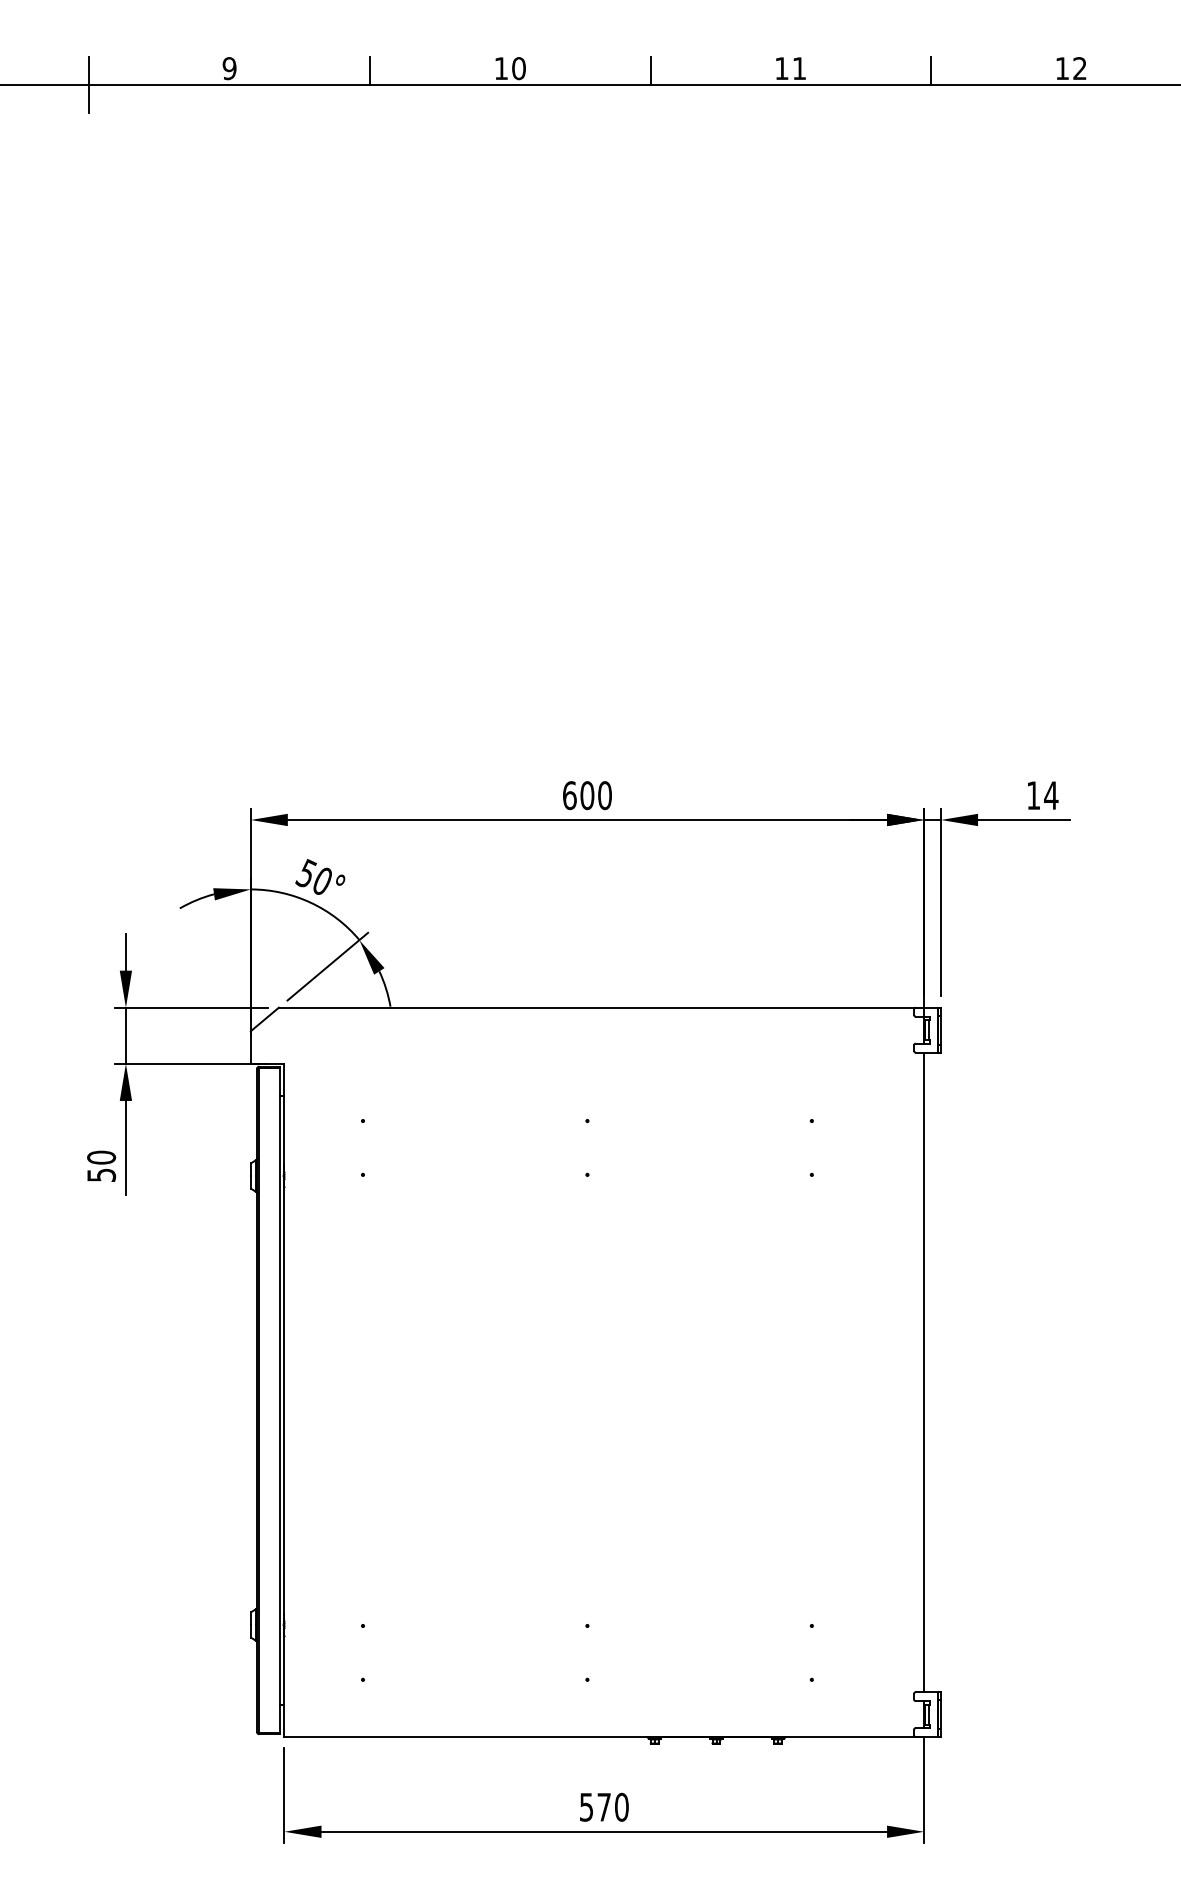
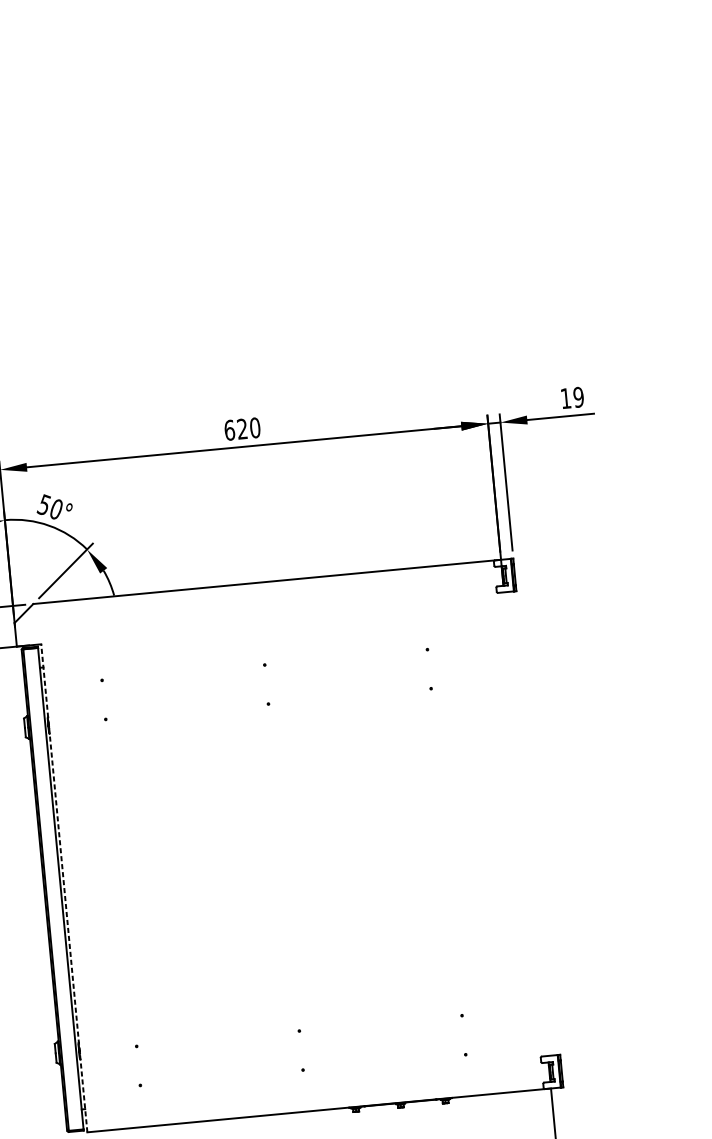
text: (587, 795) -> (242, 429), 600 -> 620
text: (1051, 795) -> (578, 397), 14 -> 19
line: (924, 1372) -> (526, 824), removed
line: (284, 1400) -> (64, 888), solid -> dashed

